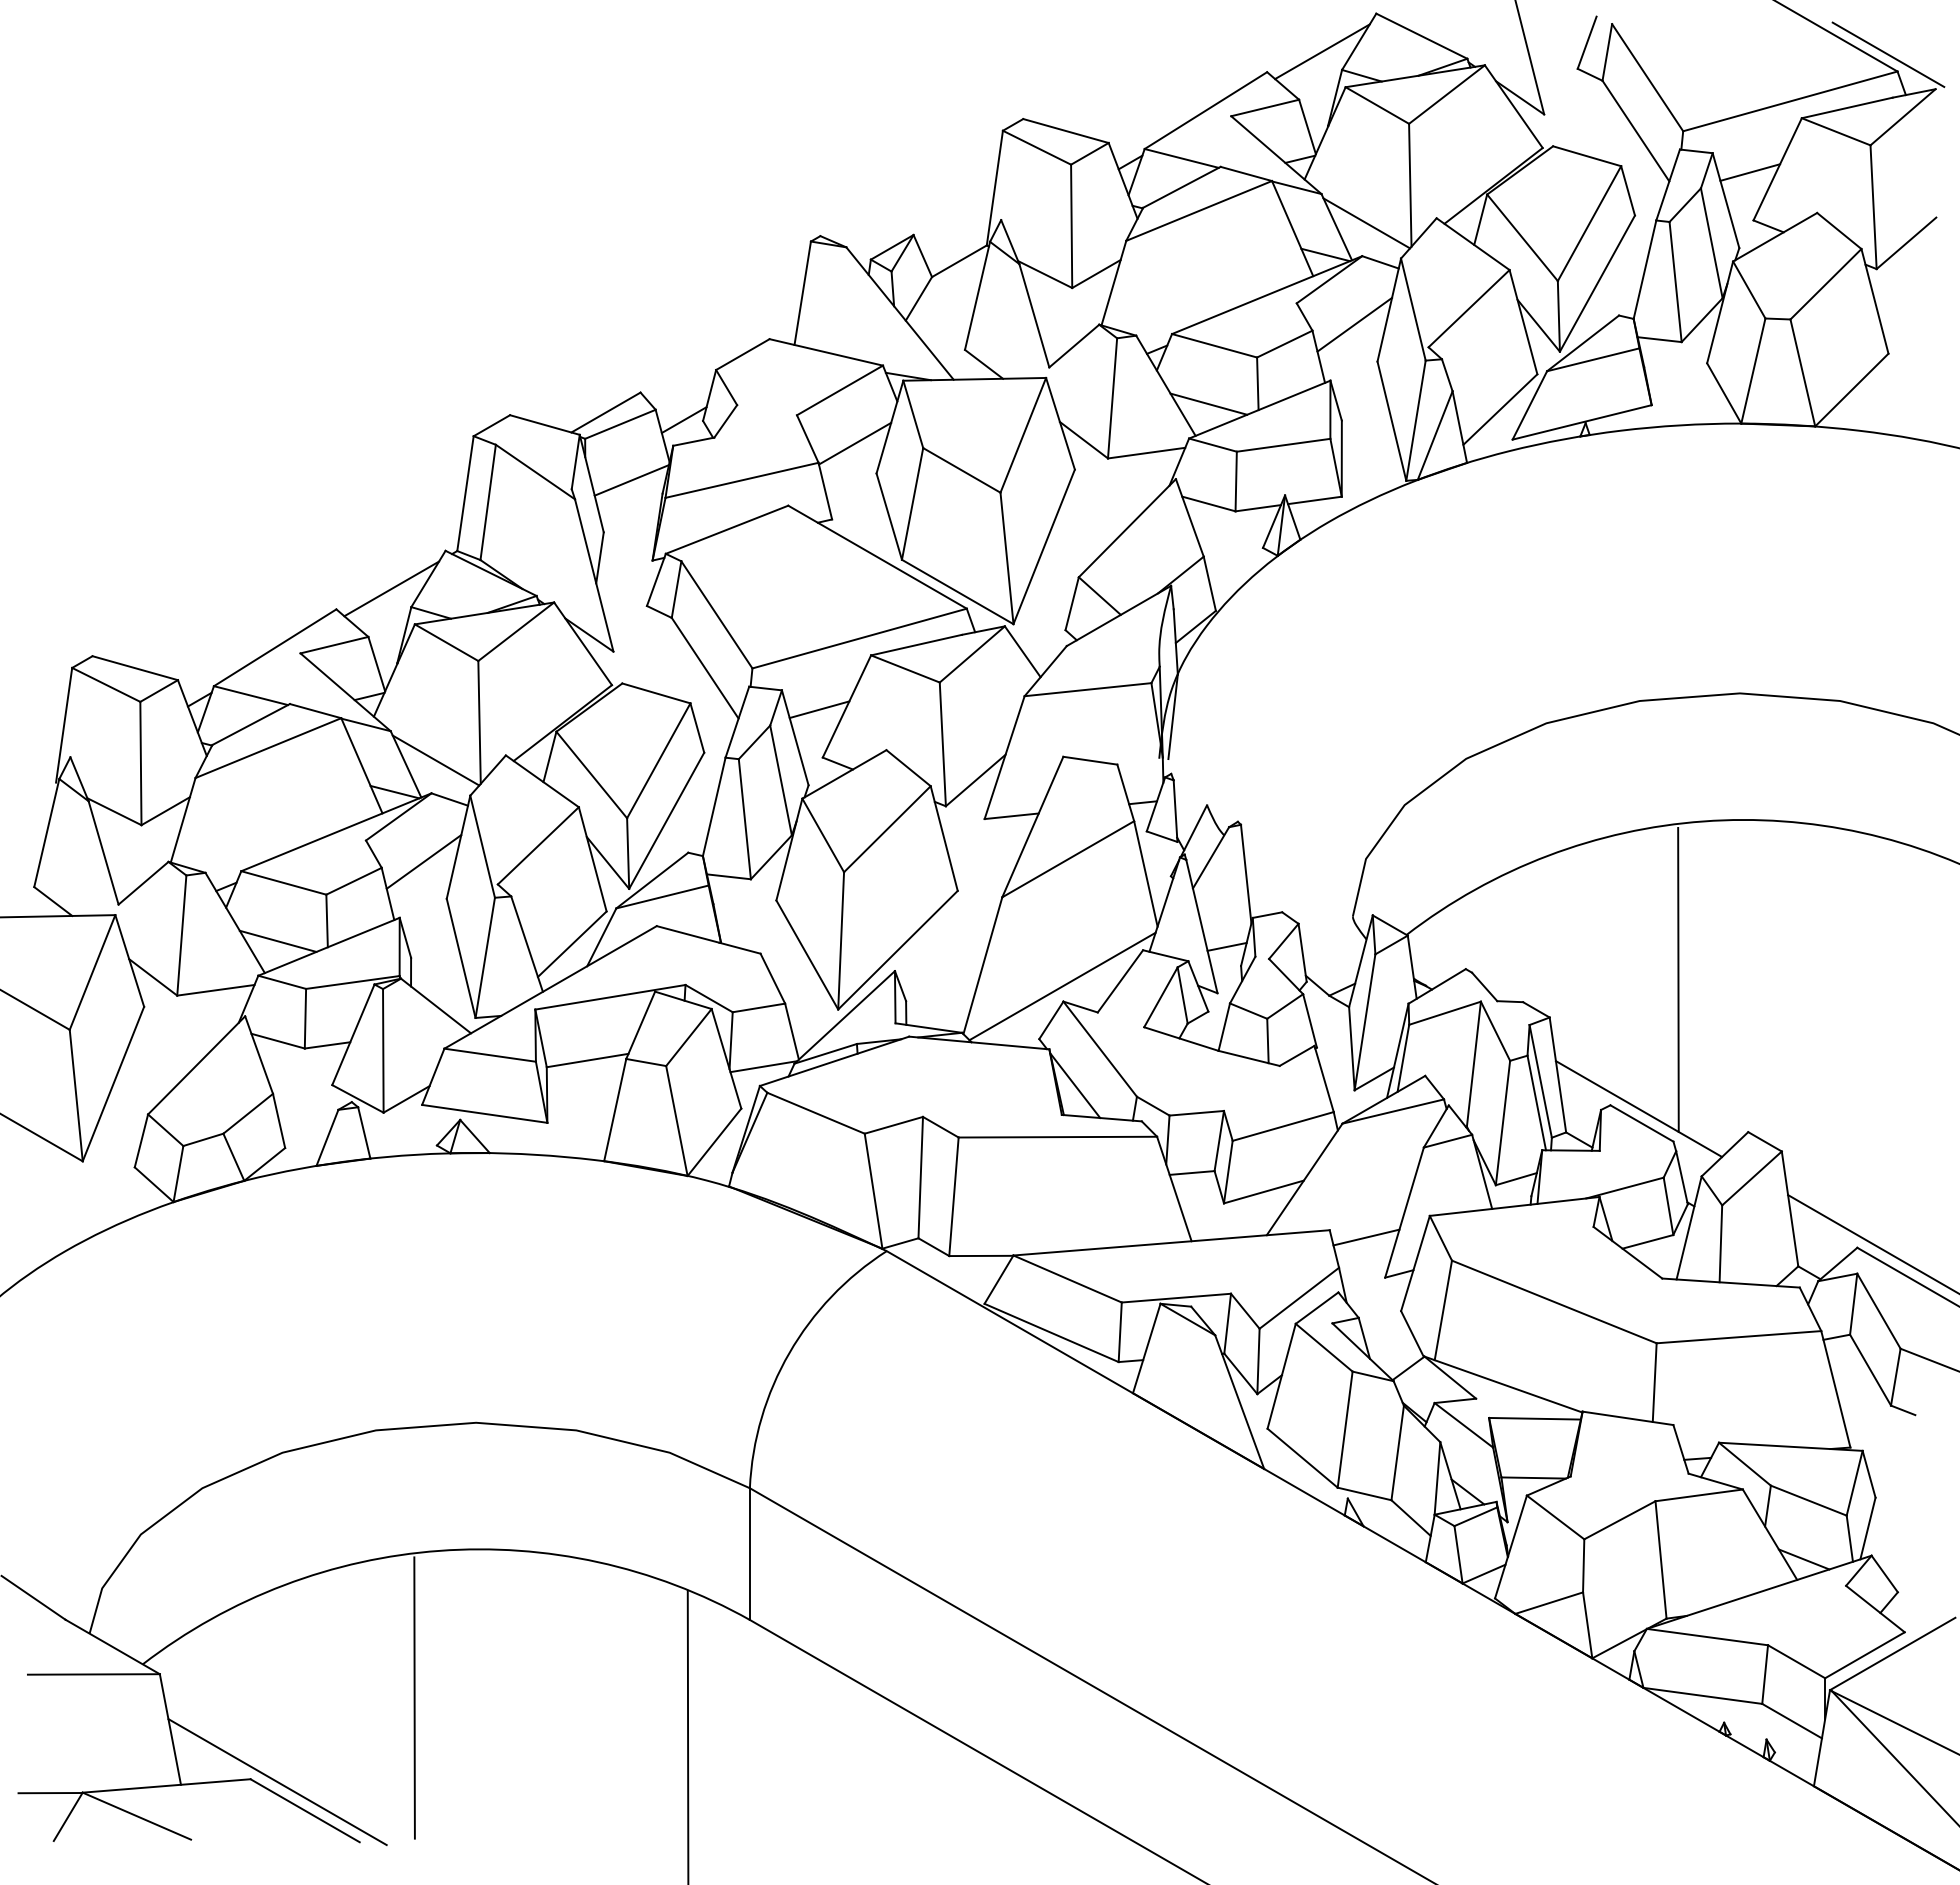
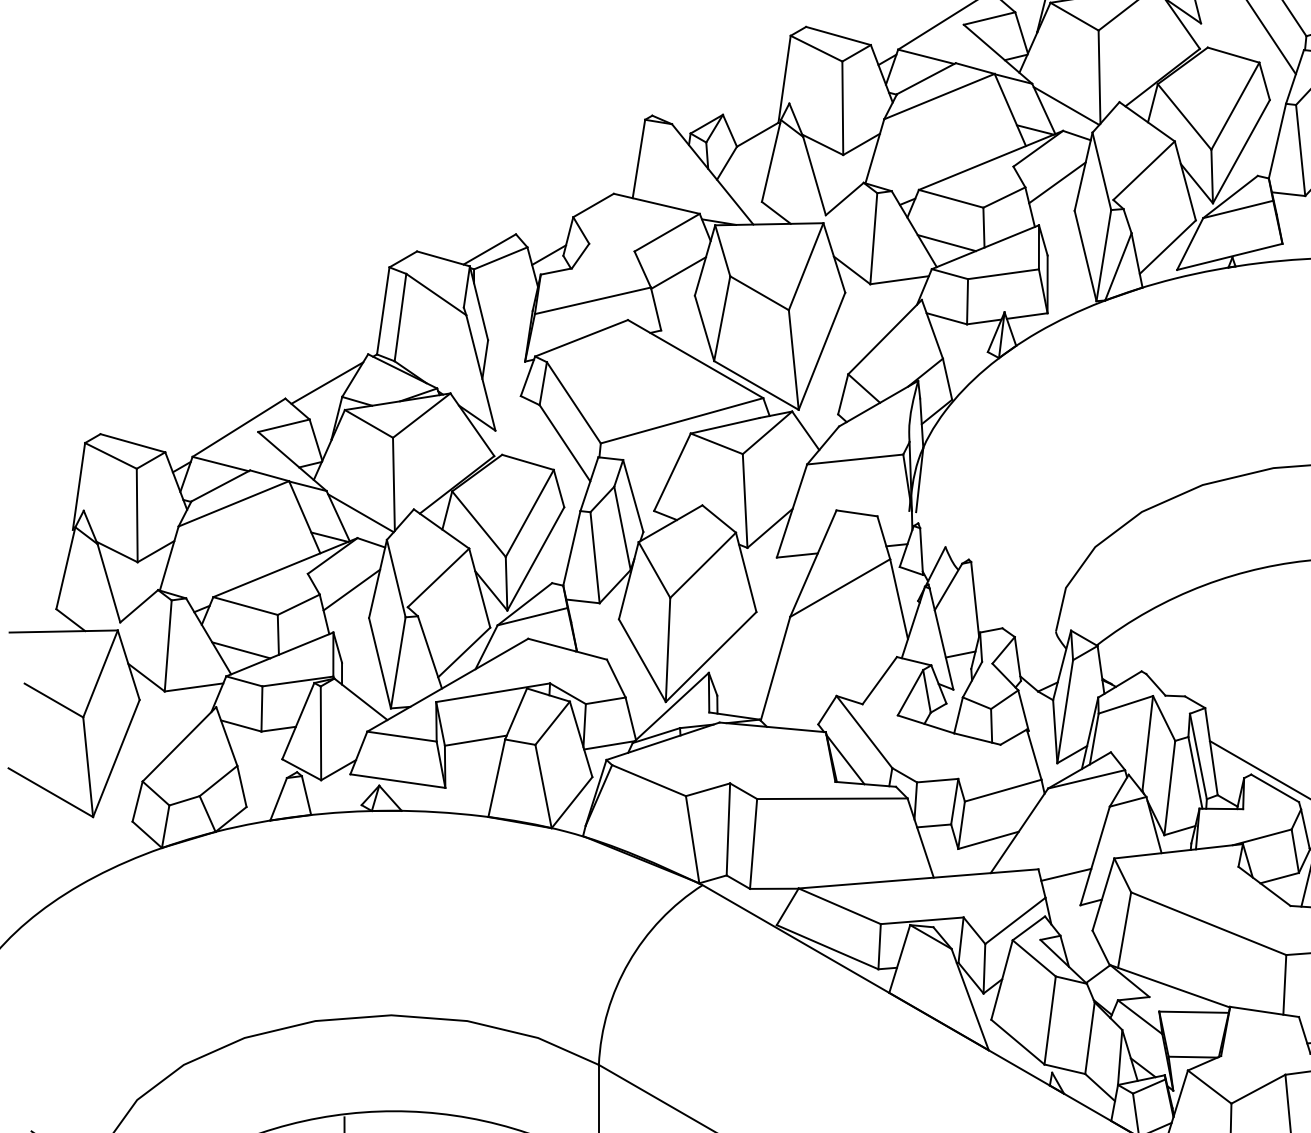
line: (631, 480) -> (509, 300), removed
line: (819, 709) -> (651, 474), removed
line: (1678, 979) -> (1302, 679), removed
line: (1062, 986) -> (835, 684), removed

